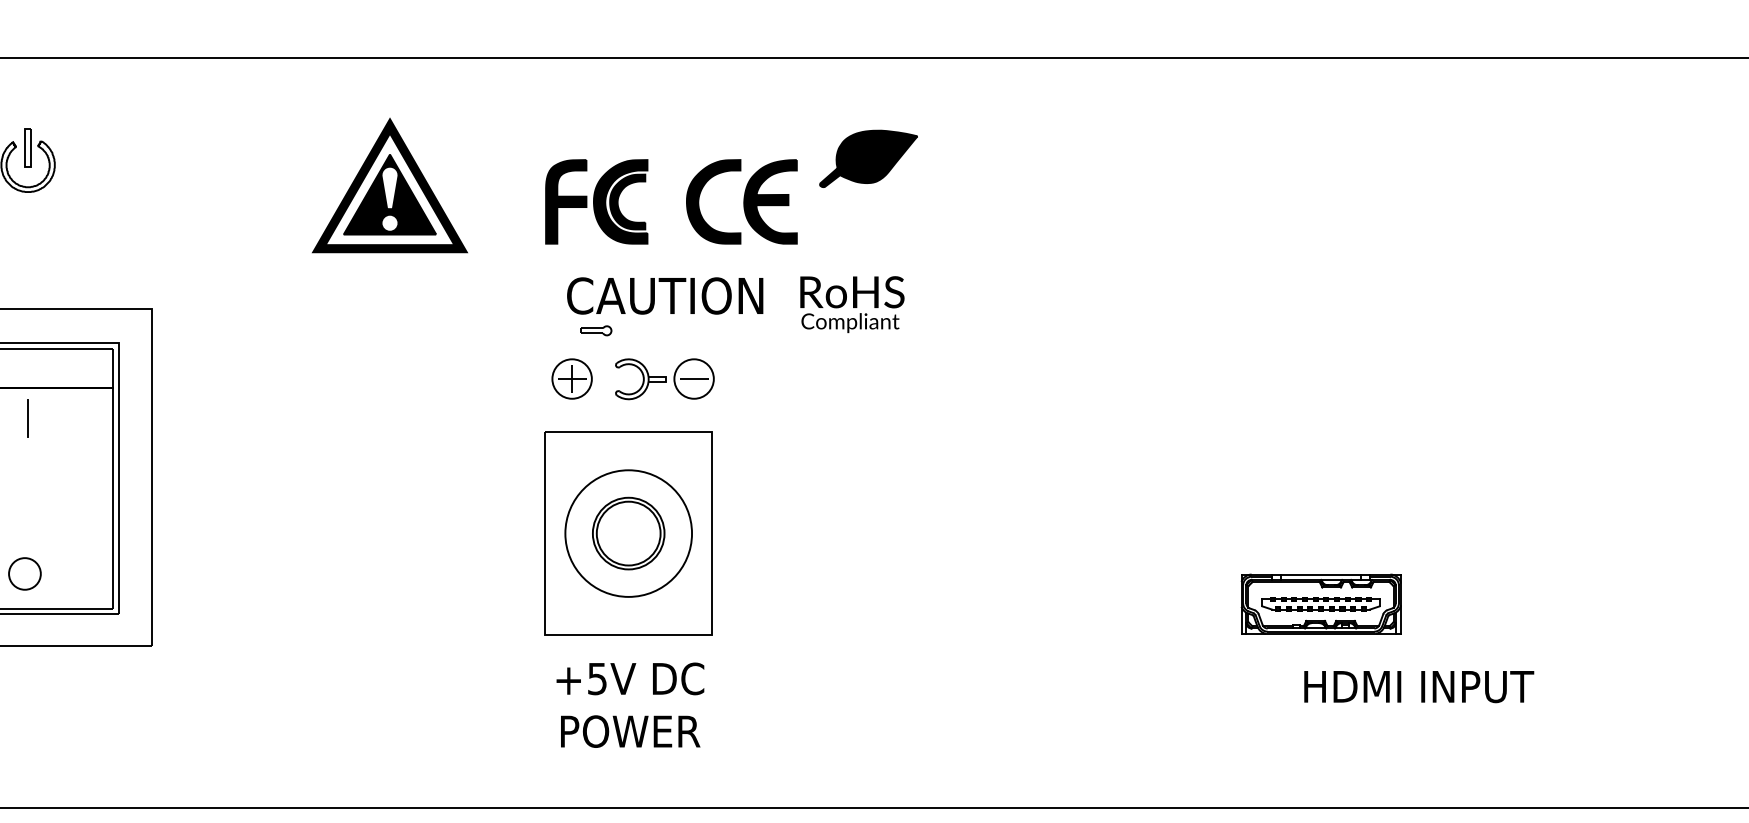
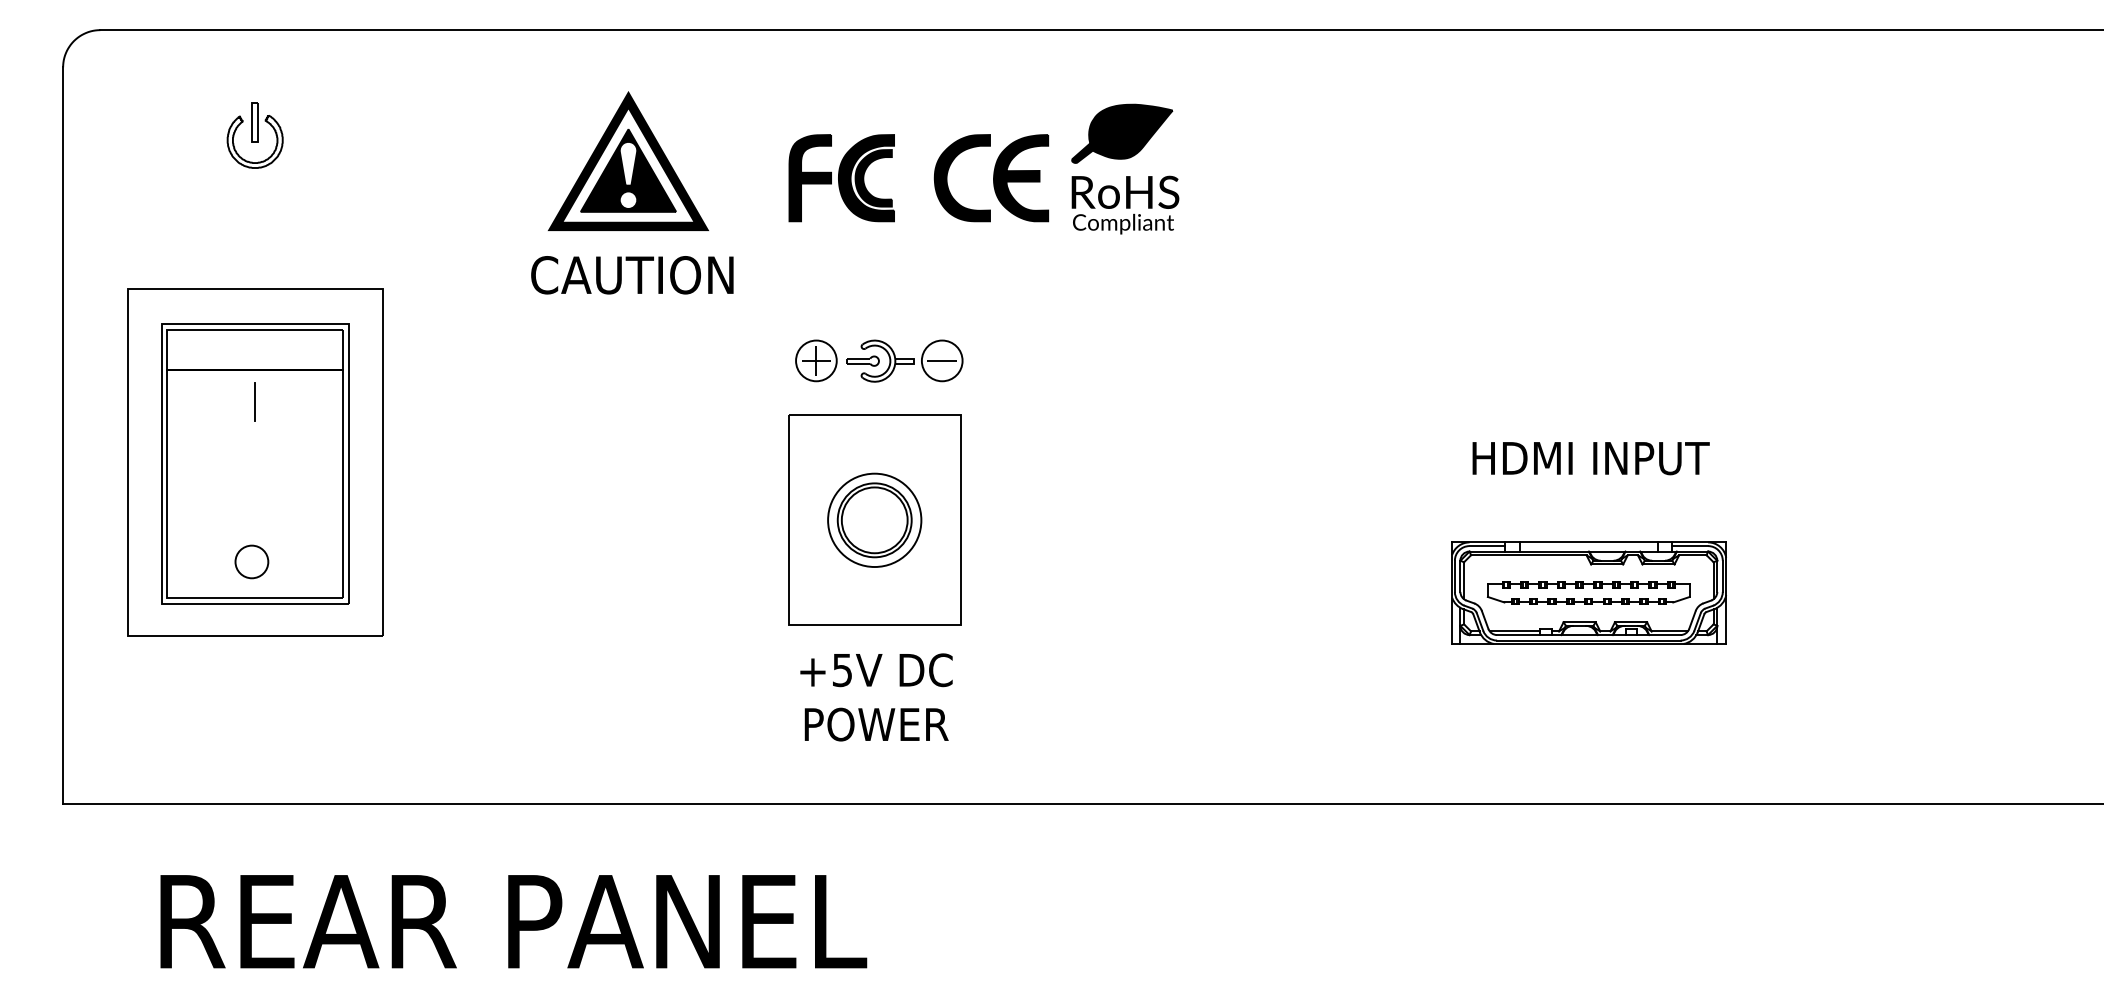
text: (665, 296) -> (632, 275), moved
text: (852, 304) -> (1125, 204), moved
part: (595, 330) -> (862, 360), moved
circle: (628, 533) -> (874, 520), size x0.71
part: (1320, 603) -> (1588, 592), size x1.67
text: (1418, 686) -> (1590, 458), moved

